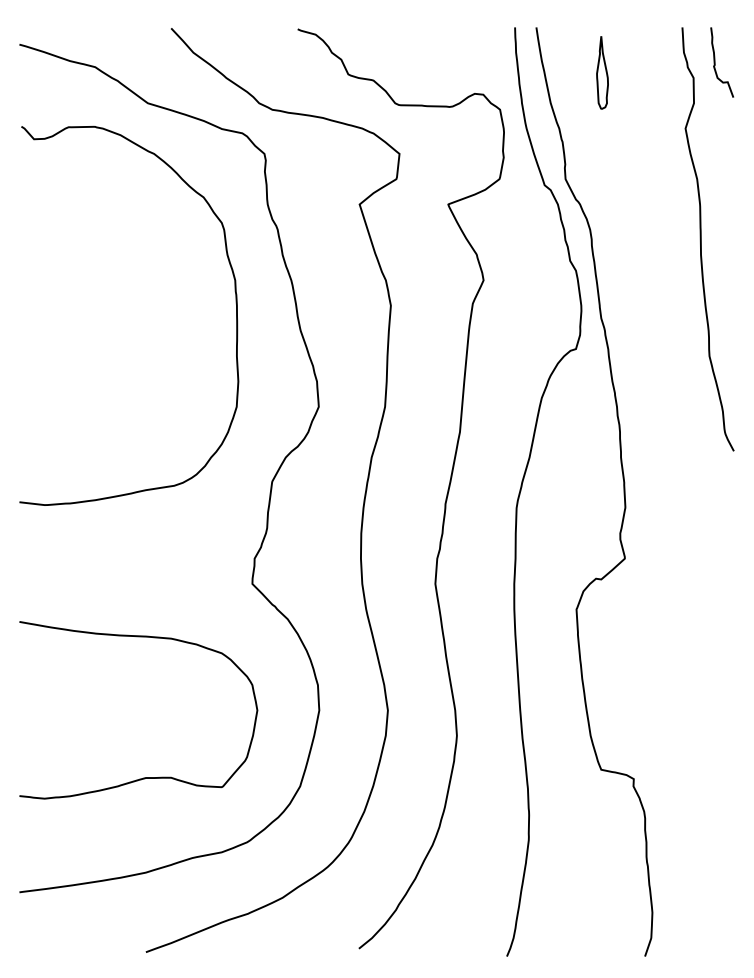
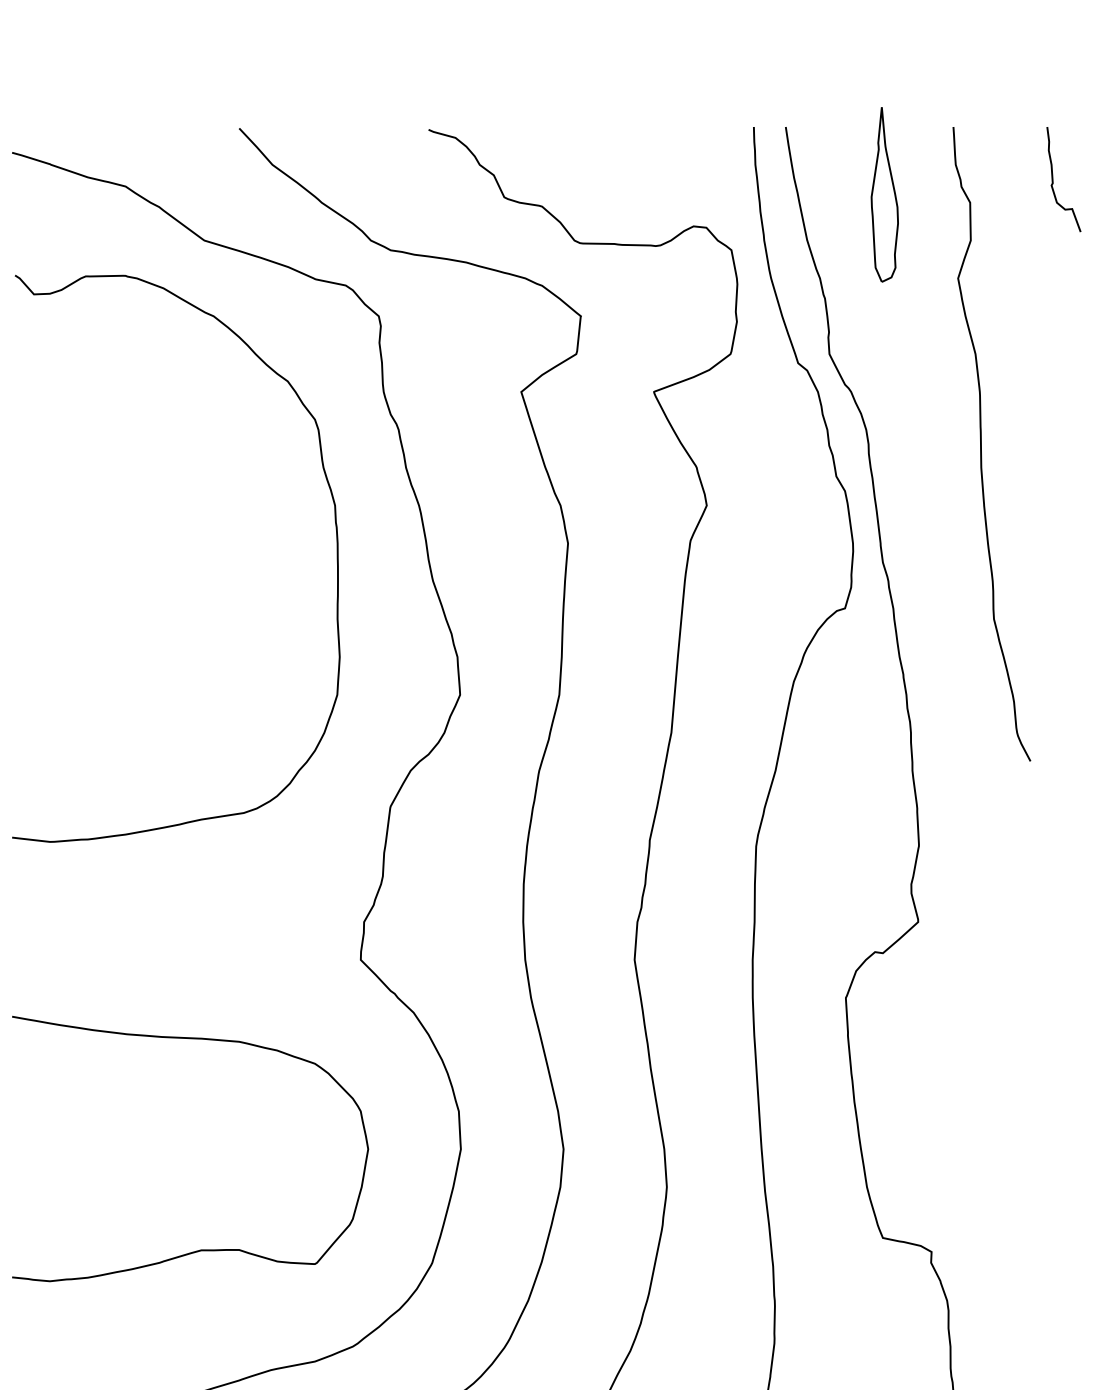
part: (602, 72) -> (884, 194), size x1.6
curve: (701, 239) -> (982, 444), moved

